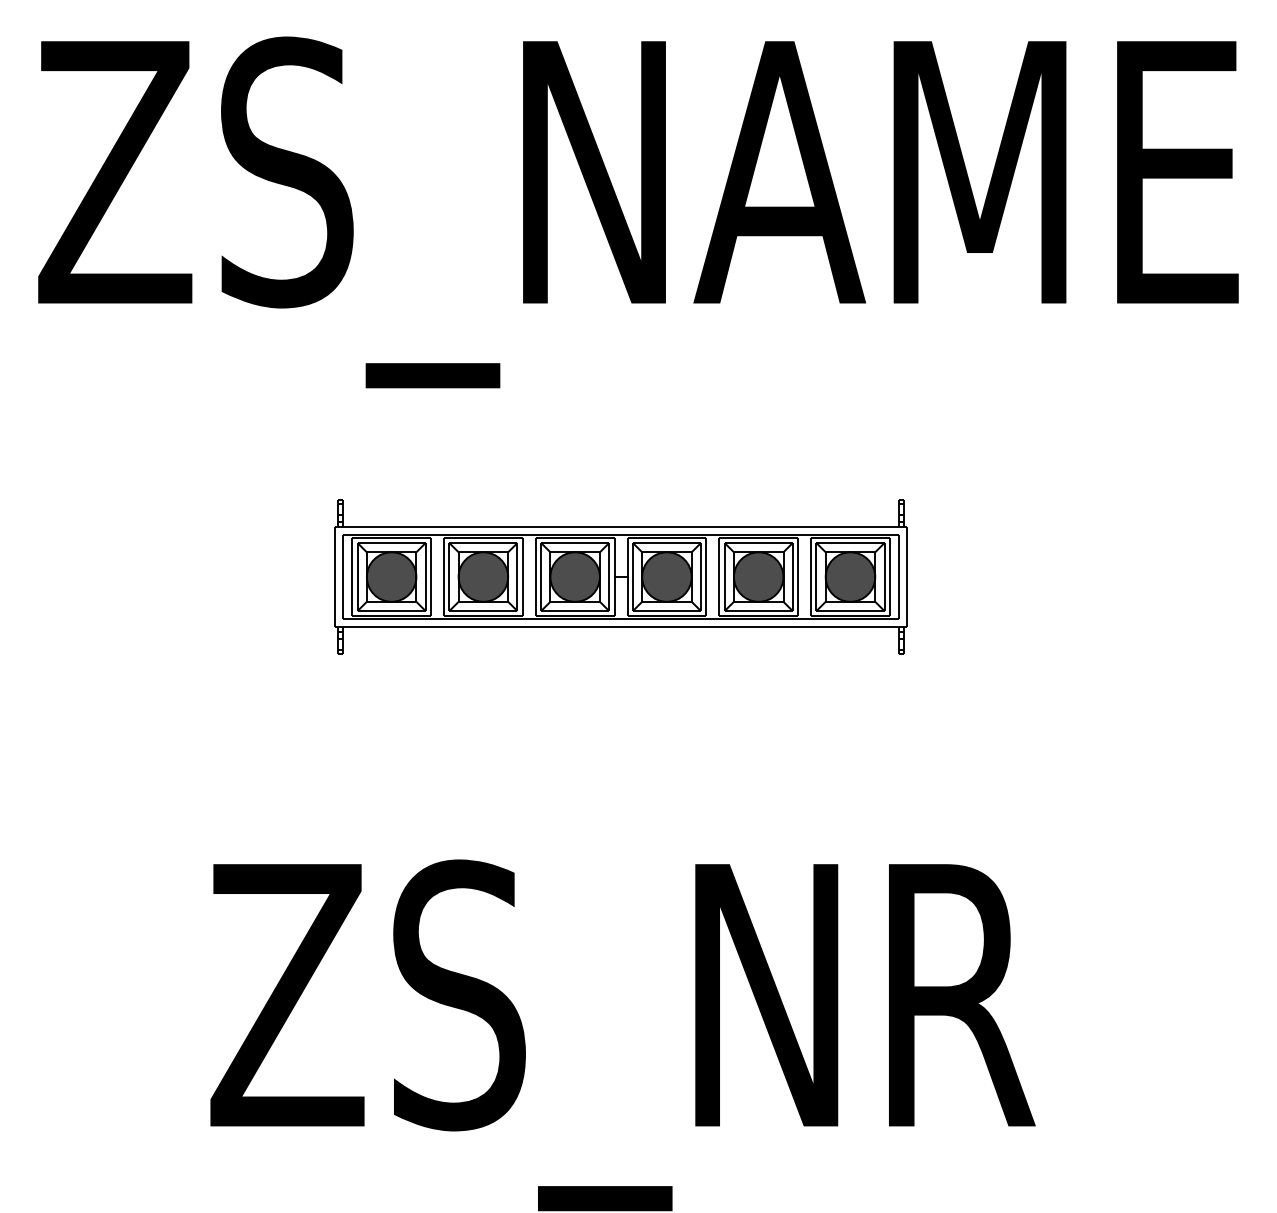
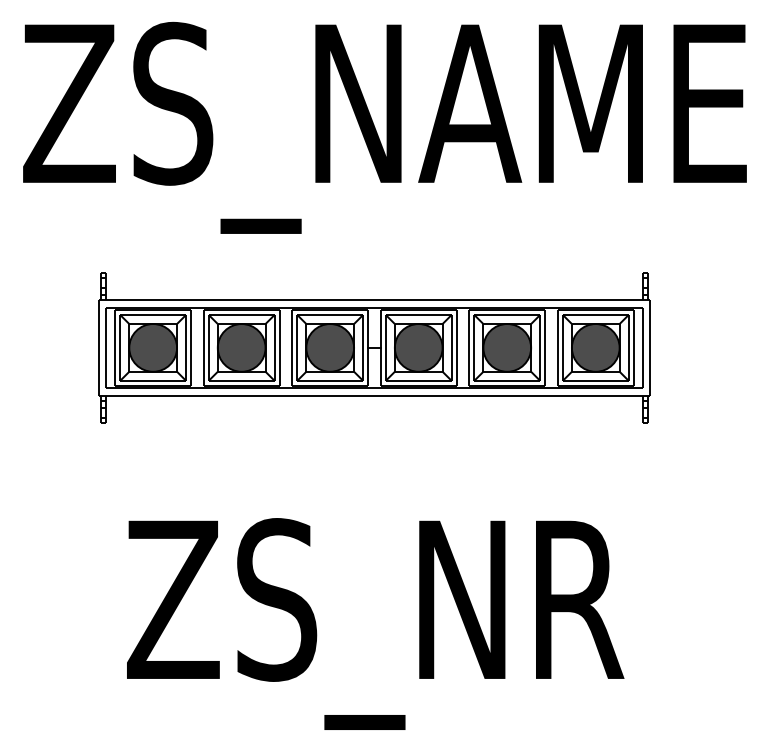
part: (621, 576) -> (374, 347), size x1.6

